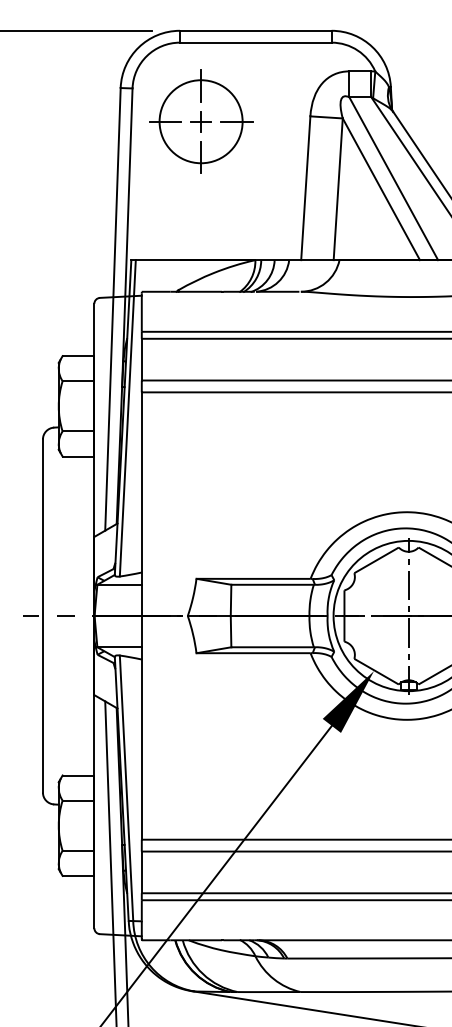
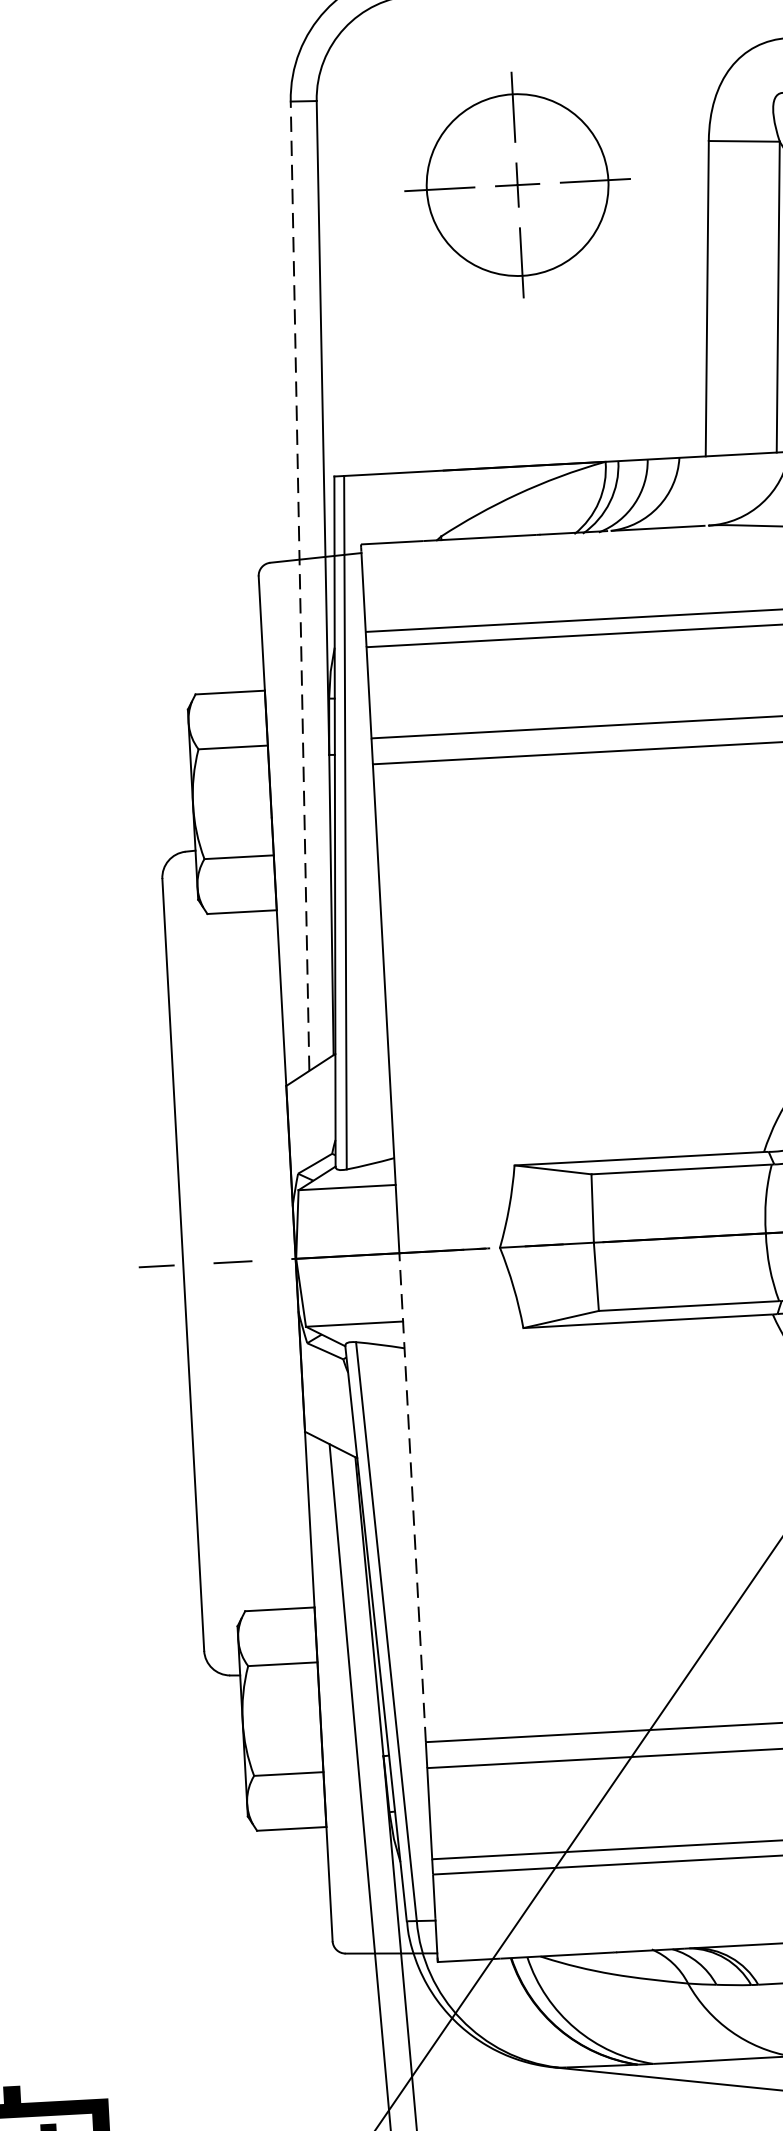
part: (201, 121) -> (518, 184), moved
line: (112, 308) -> (298, 584), solid -> dashed
line: (141, 727) -> (411, 1496), solid -> dashed

